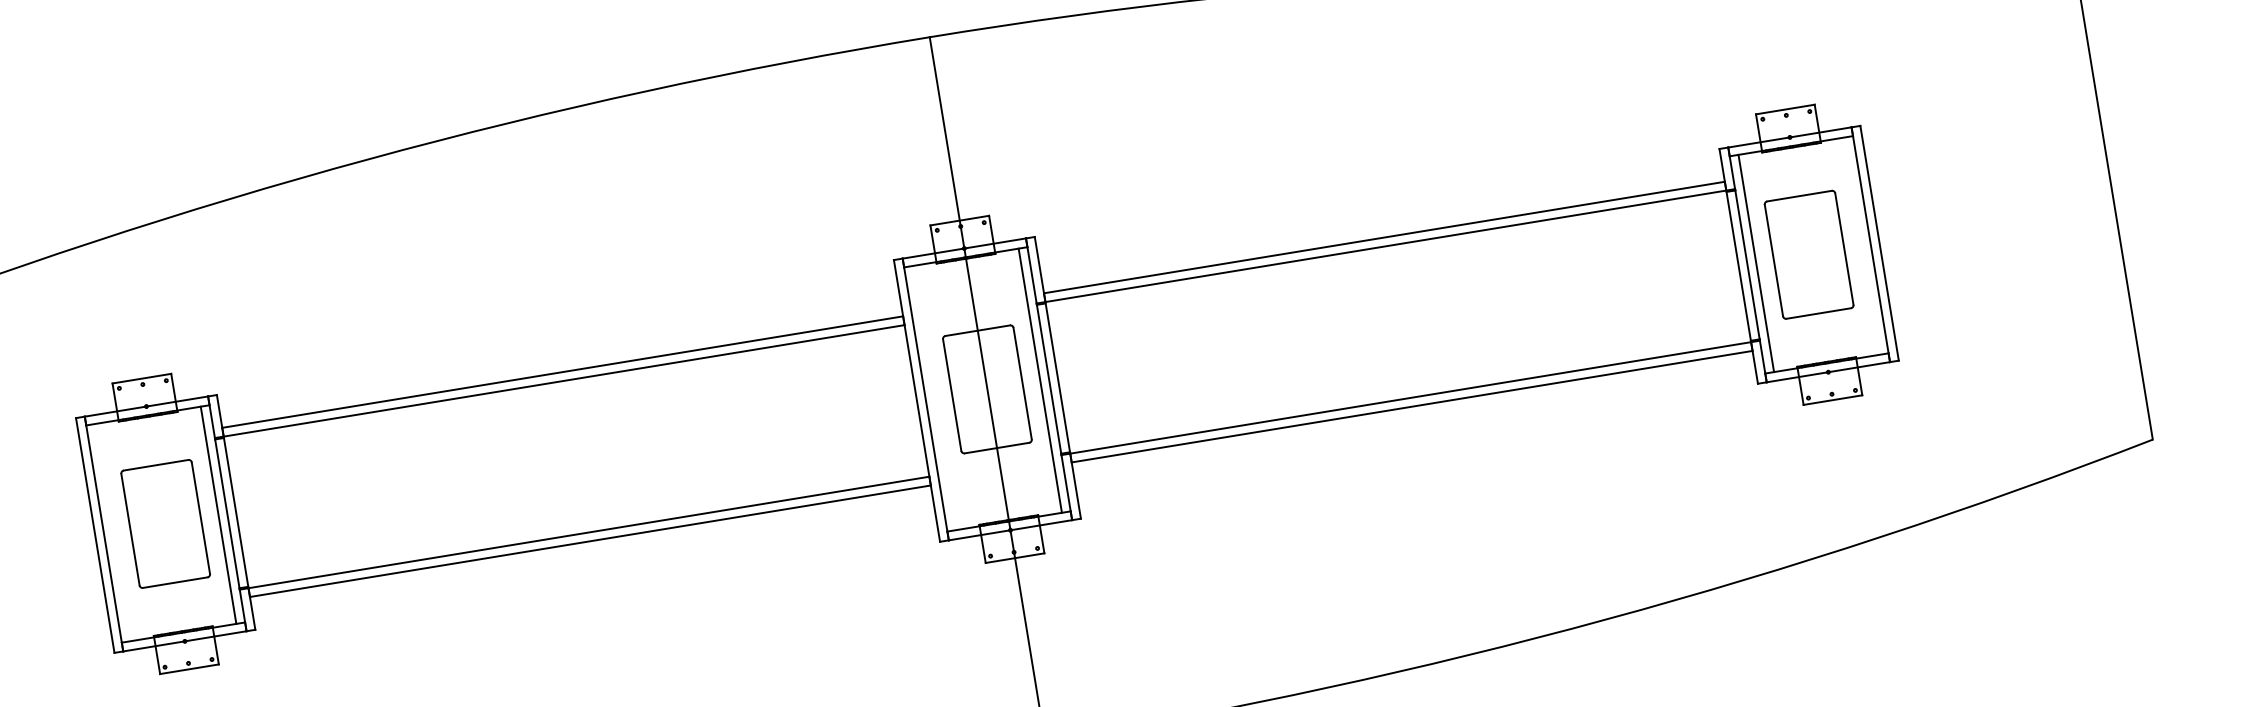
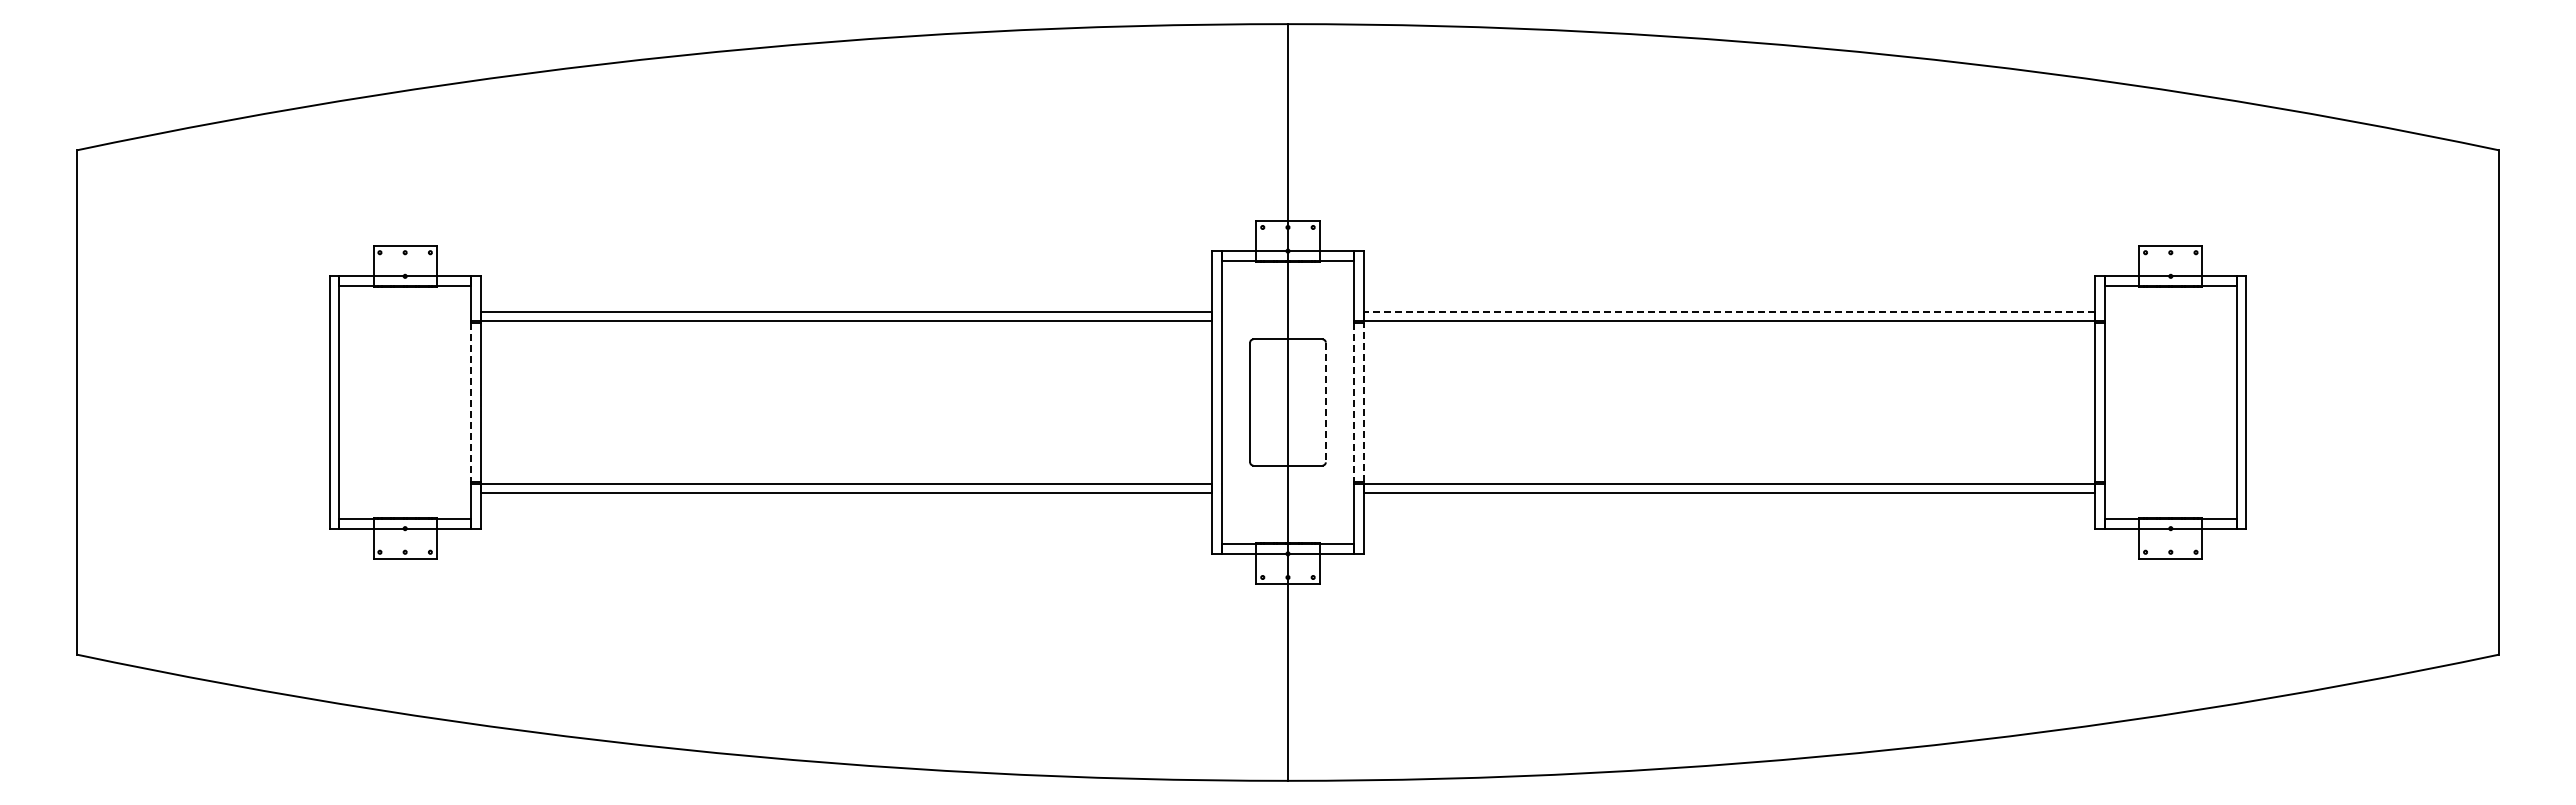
line: (1384, 237) -> (1729, 311), solid -> dashed
part: (1808, 254) -> (2170, 402), removed
line: (1756, 263) -> (2114, 402), removed
line: (1057, 377) -> (1363, 402), solid -> dashed
line: (1049, 379) -> (1354, 402), solid -> dashed
line: (1040, 380) -> (1344, 402), removed
line: (1022, 383) -> (1325, 402), solid -> dashed
line: (227, 513) -> (471, 402), solid -> dashed
line: (218, 515) -> (461, 402), removed
part: (165, 524) -> (404, 402), removed

